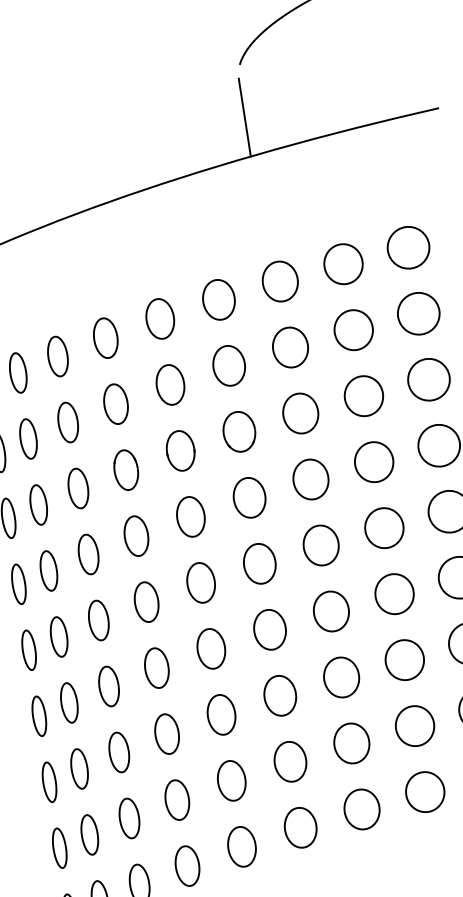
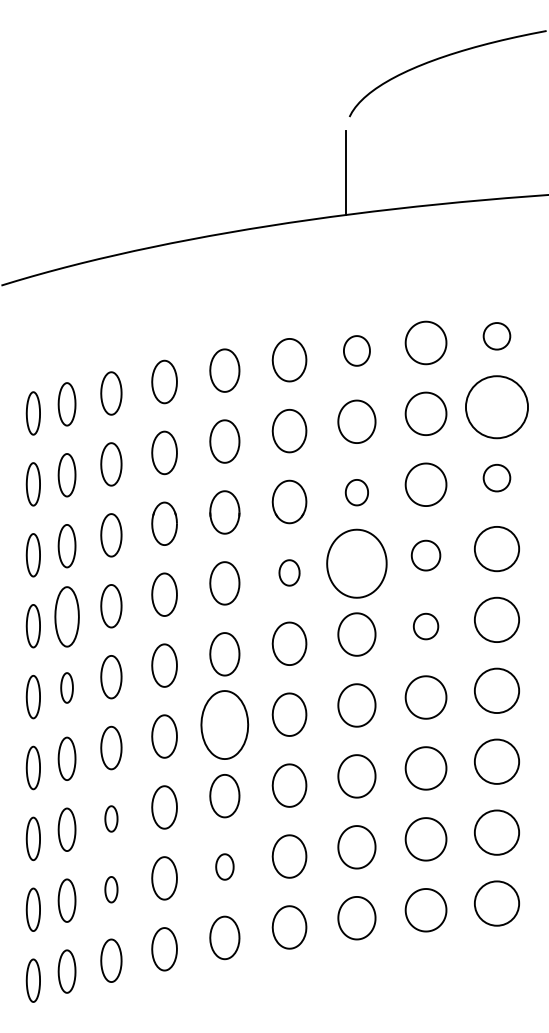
circle: (408, 248) -> (496, 336), size x0.6
part: (279, 281) -> (356, 350), size x0.7
circle: (418, 314) -> (496, 407), size x1.4
circle: (428, 379) -> (496, 477), size x0.6
part: (300, 413) -> (356, 492), size x0.6
part: (373, 462) -> (425, 555), size x0.7
part: (310, 479) -> (356, 563), size x1.6
part: (249, 497) -> (289, 572), size x0.6
part: (383, 528) -> (425, 626), size x0.6
part: (48, 571) -> (66, 617), size x1.4
part: (58, 636) -> (66, 687), size x0.7
part: (211, 649) -> (224, 725), size x1.6
part: (119, 752) -> (111, 818), size x0.6
part: (231, 780) -> (224, 866), size x0.6
part: (129, 818) -> (111, 889), size x0.6

